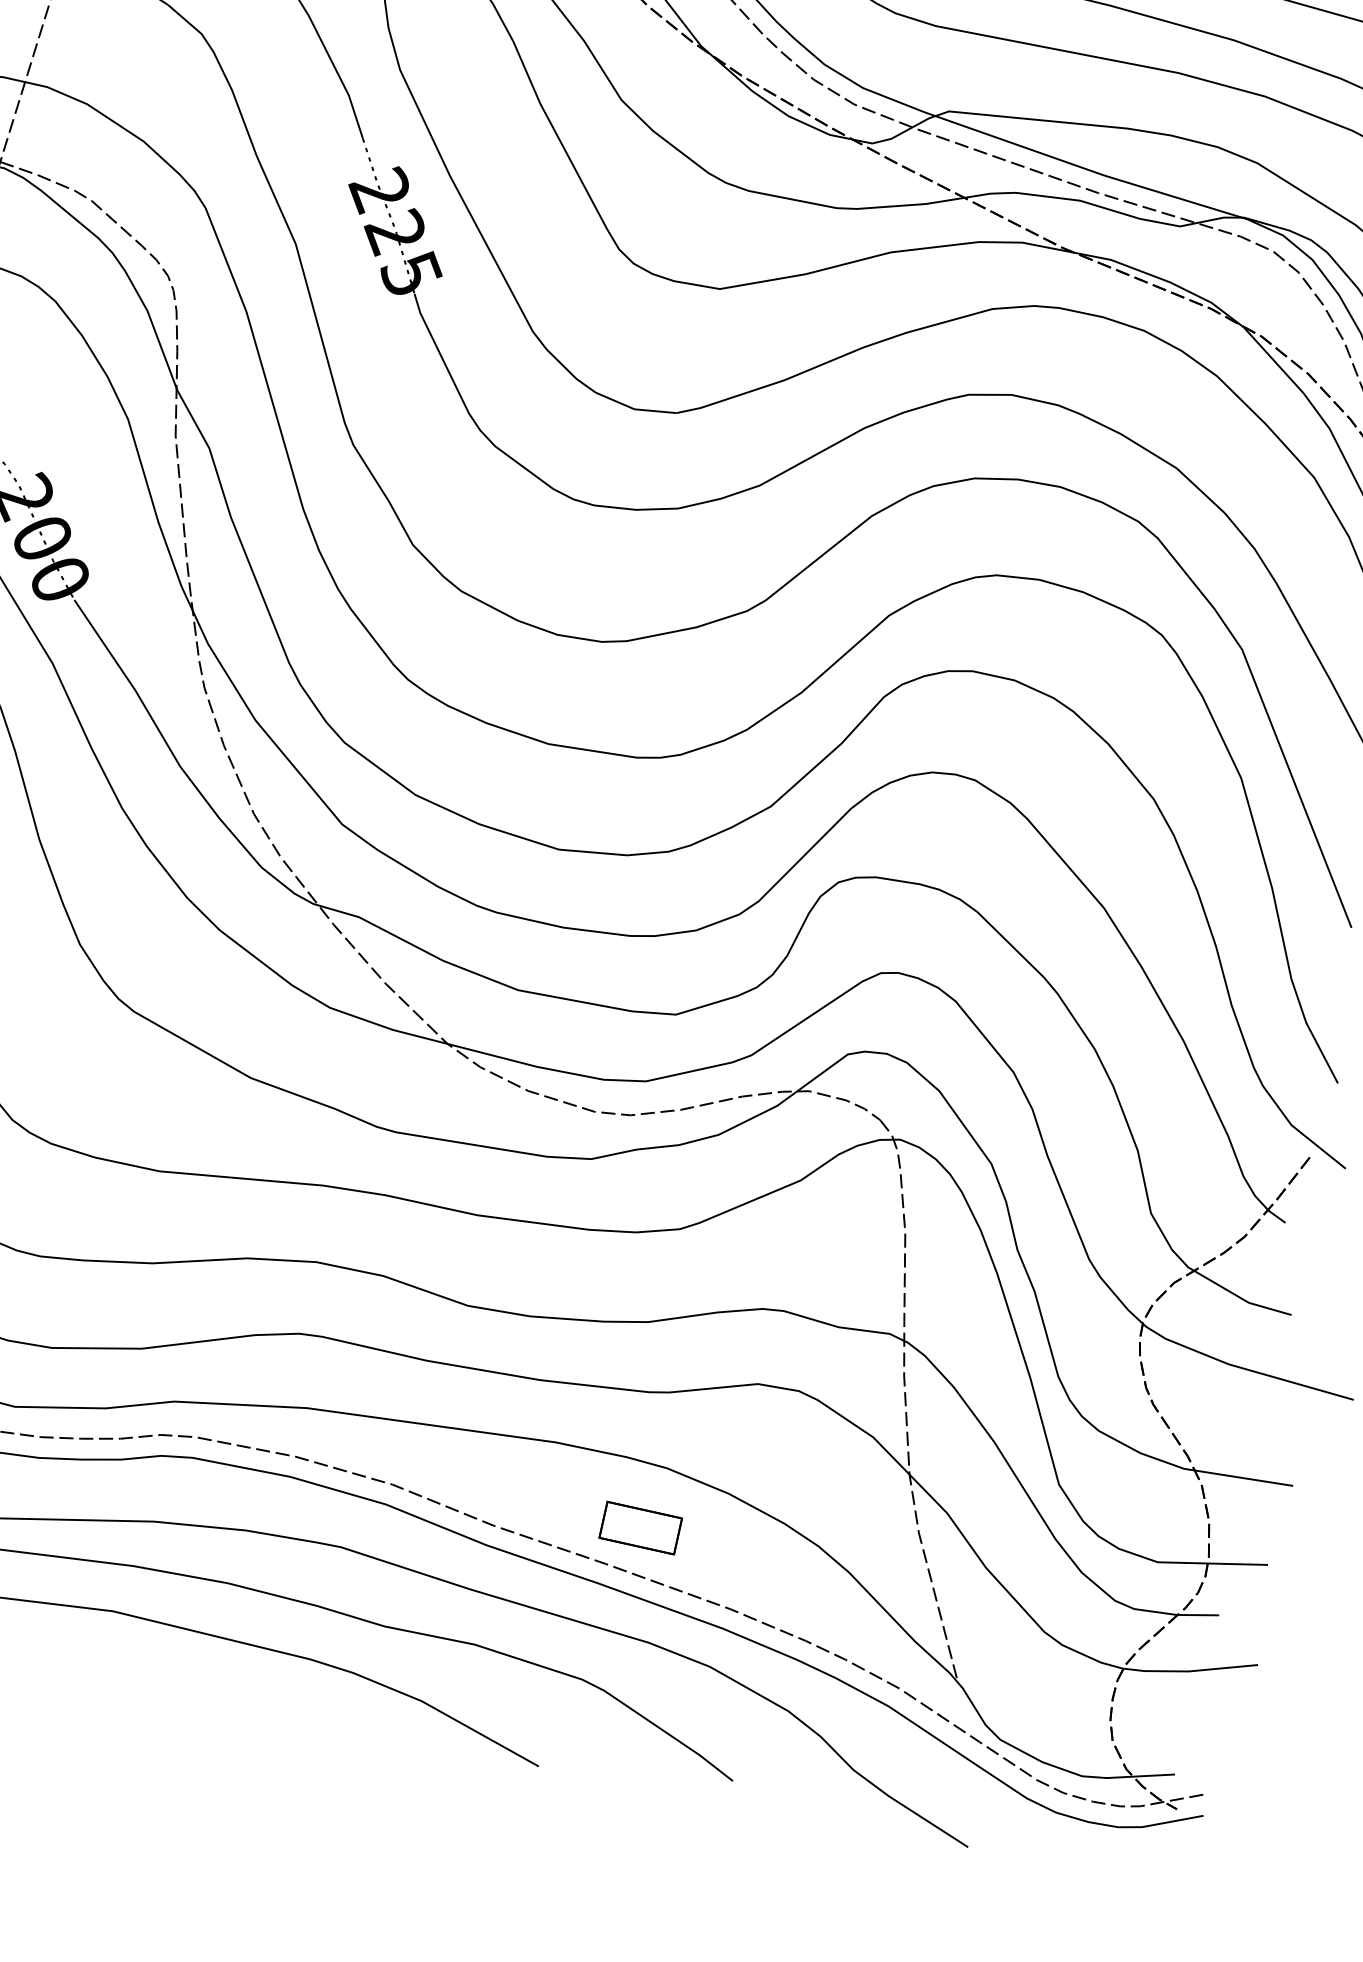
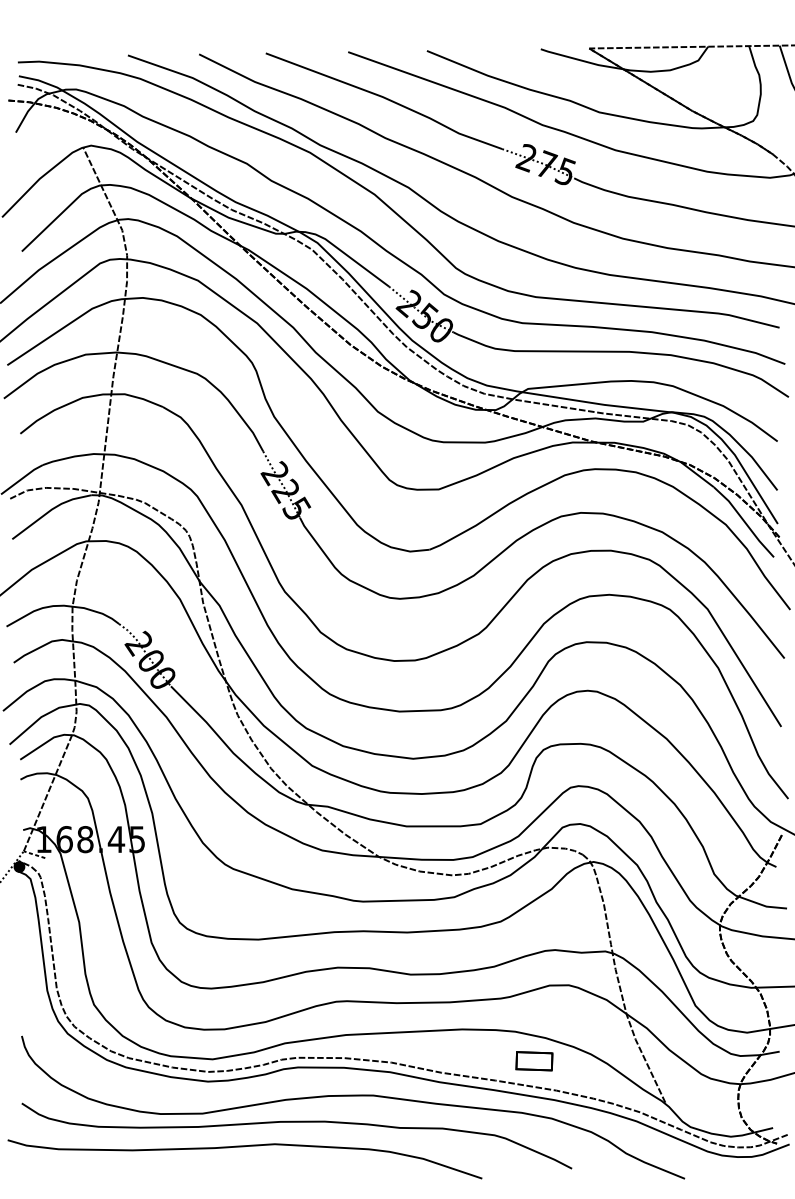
part: (640, 1528) -> (534, 1061), moved

